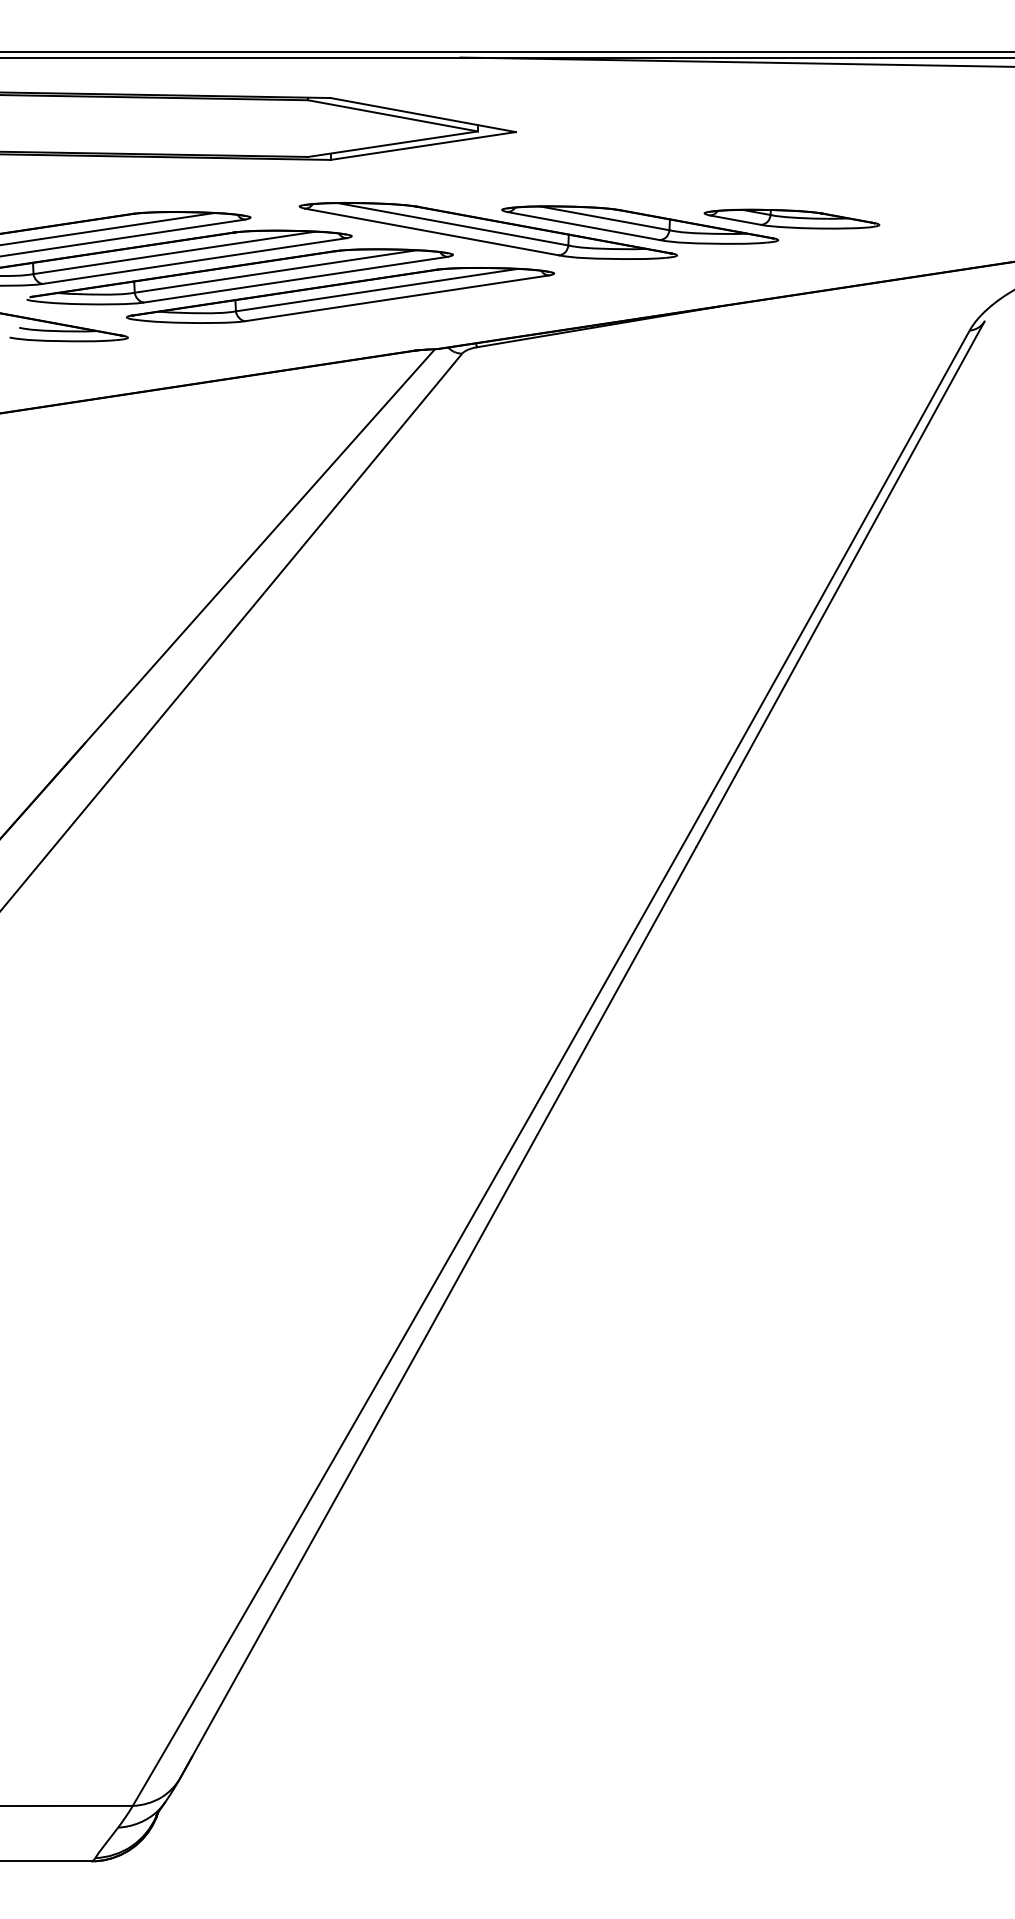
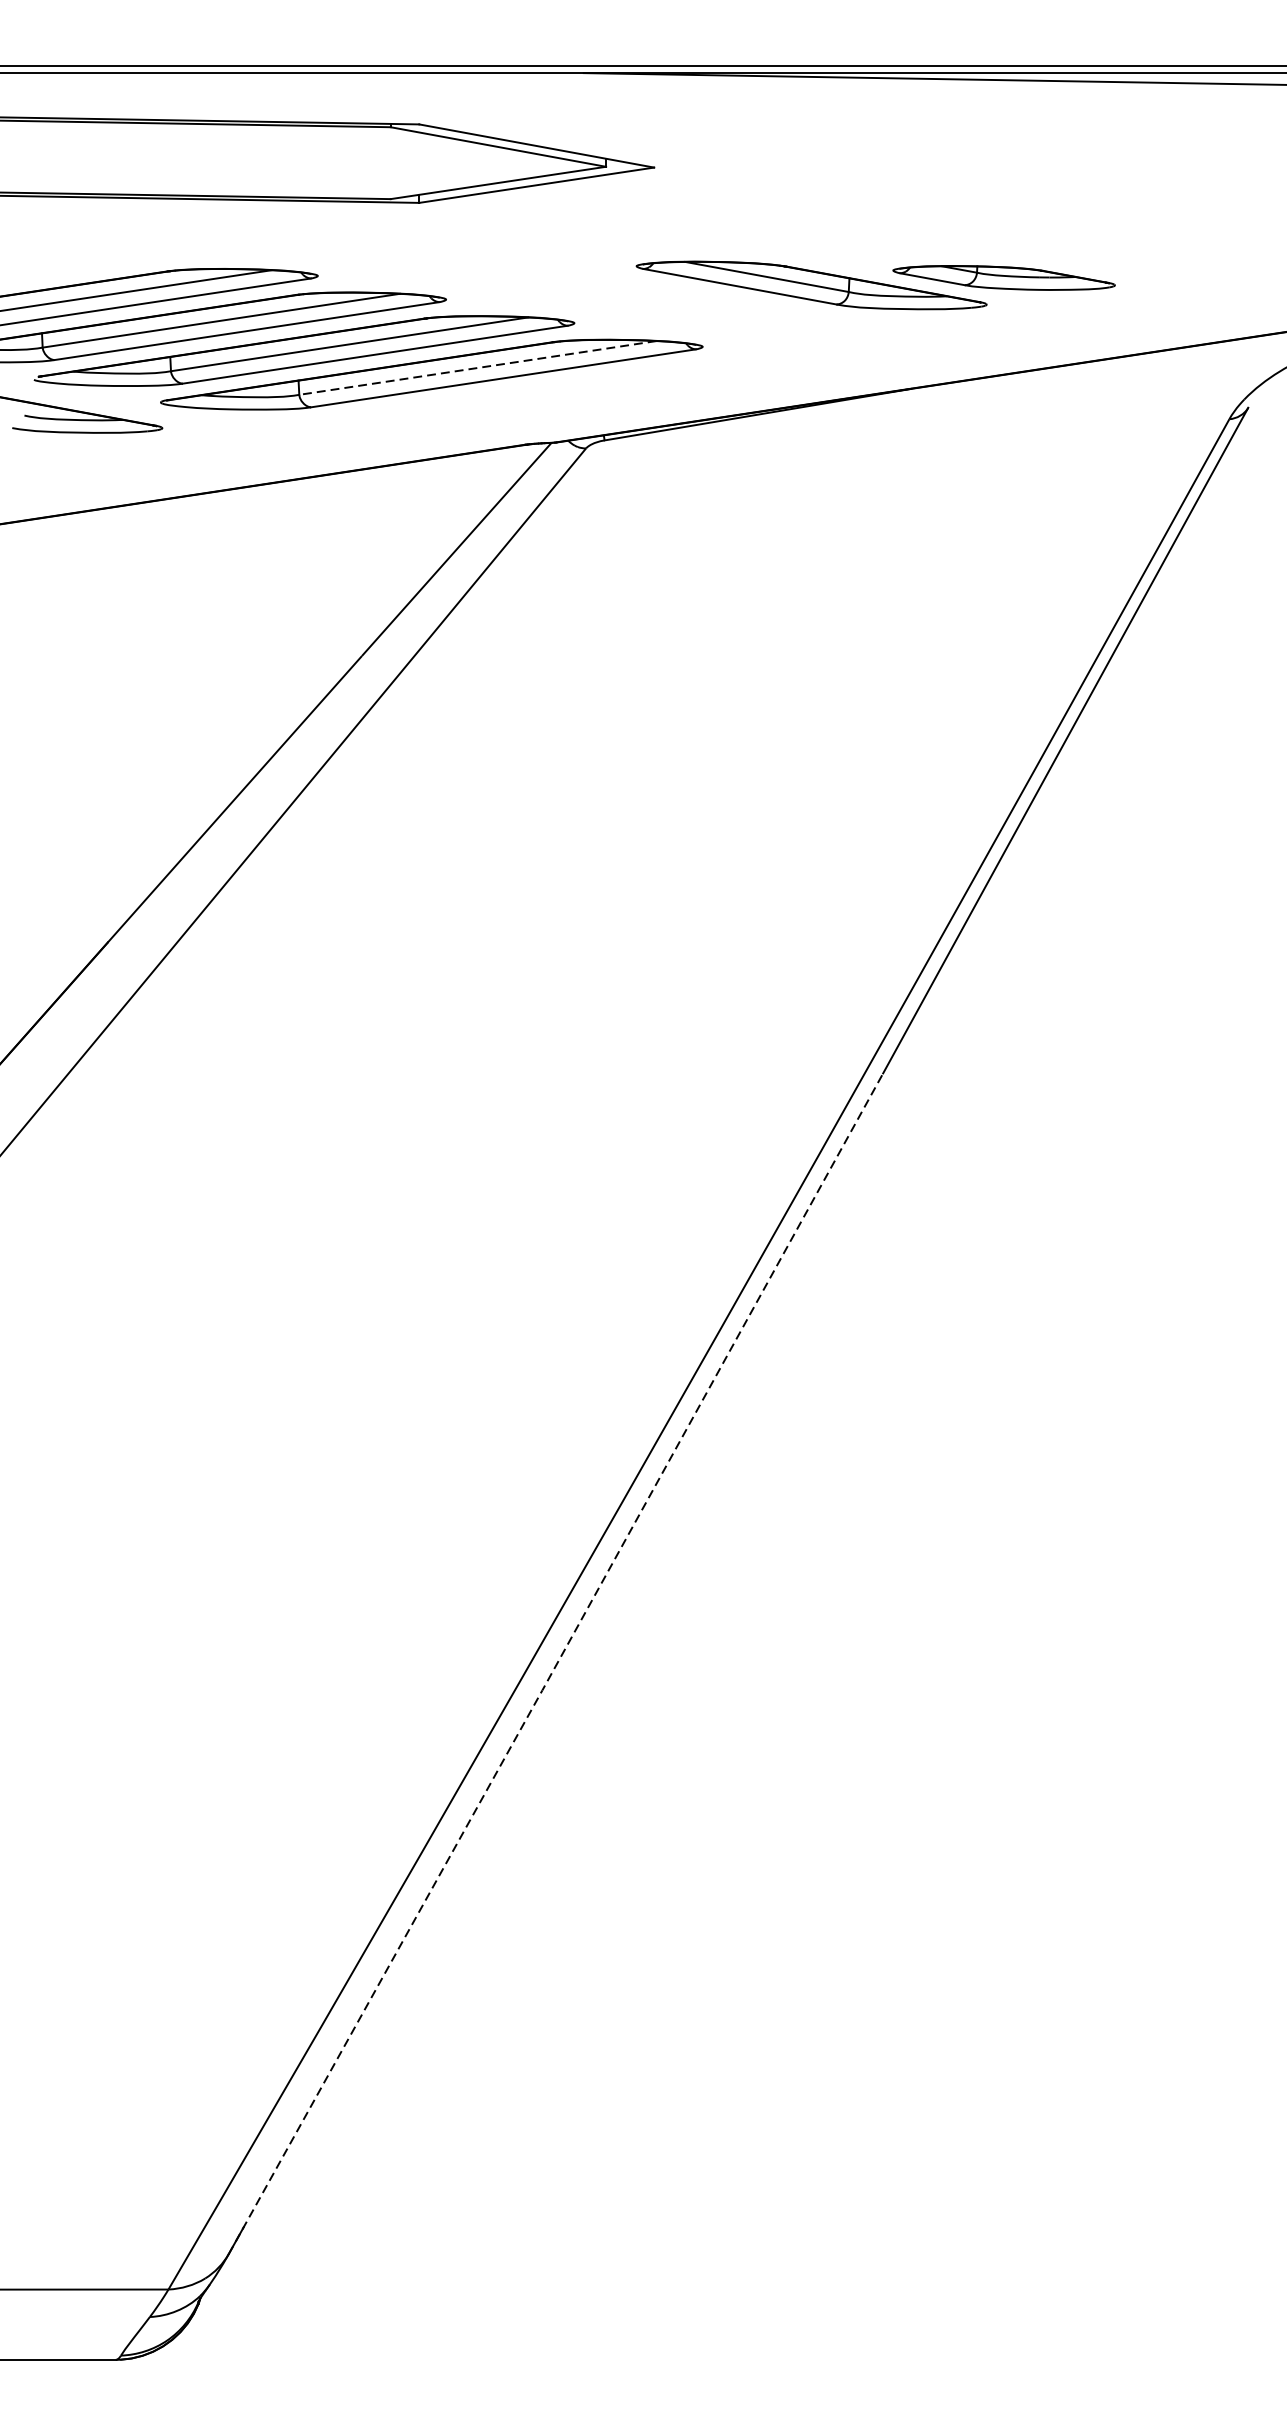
part: (487, 230) -> (618, 292), removed
line: (376, 290) -> (477, 368), solid -> dashed
line: (439, 1312) -> (557, 1663), solid -> dashed

